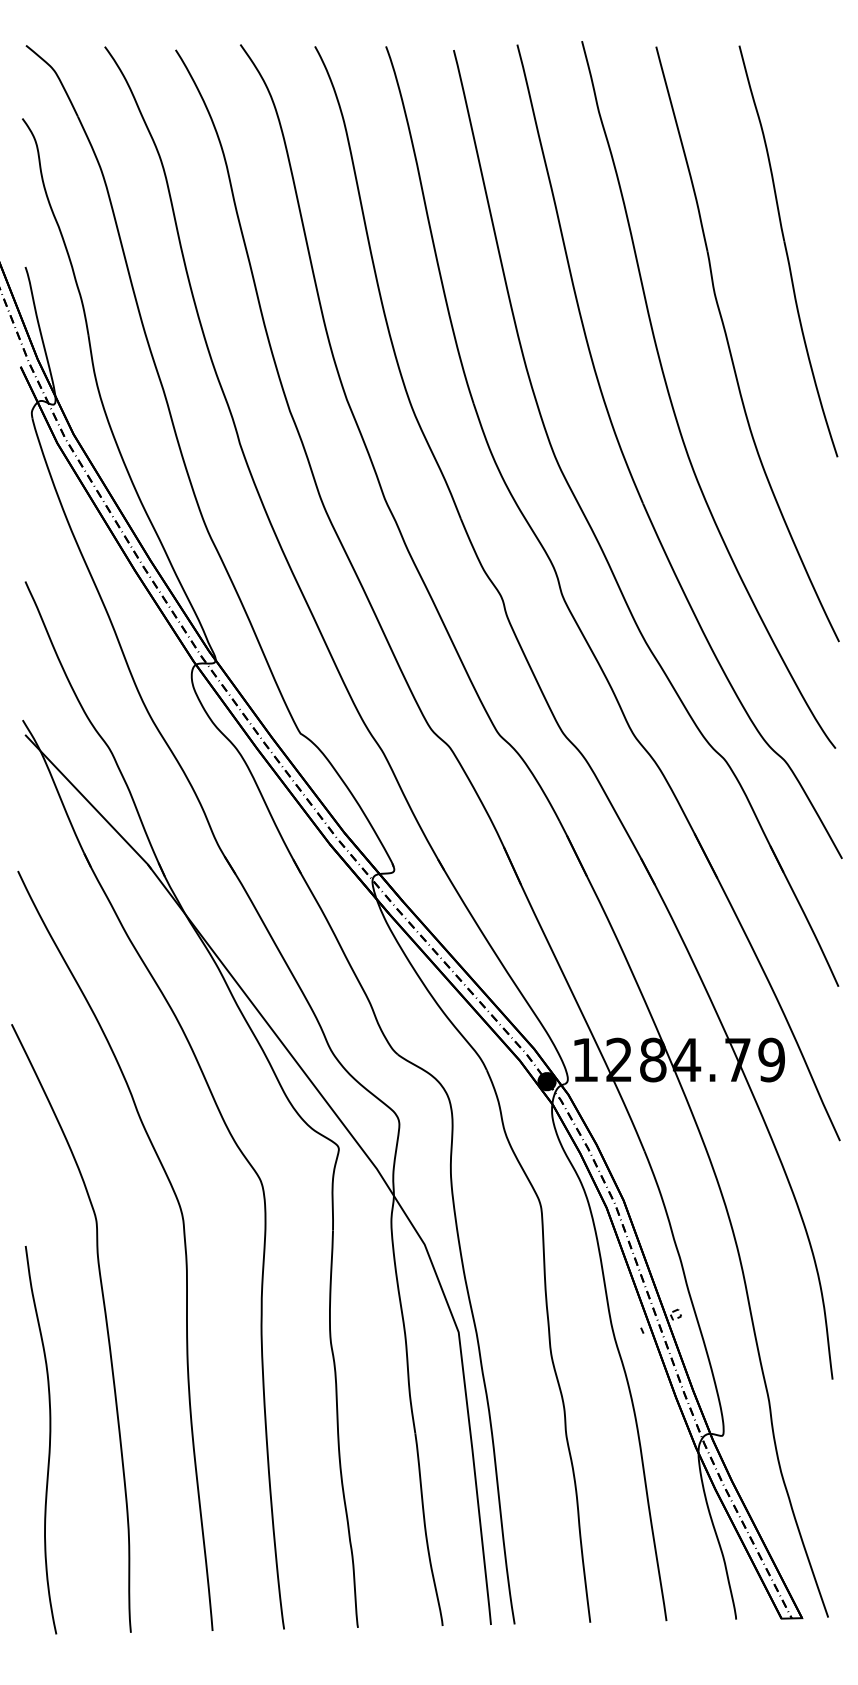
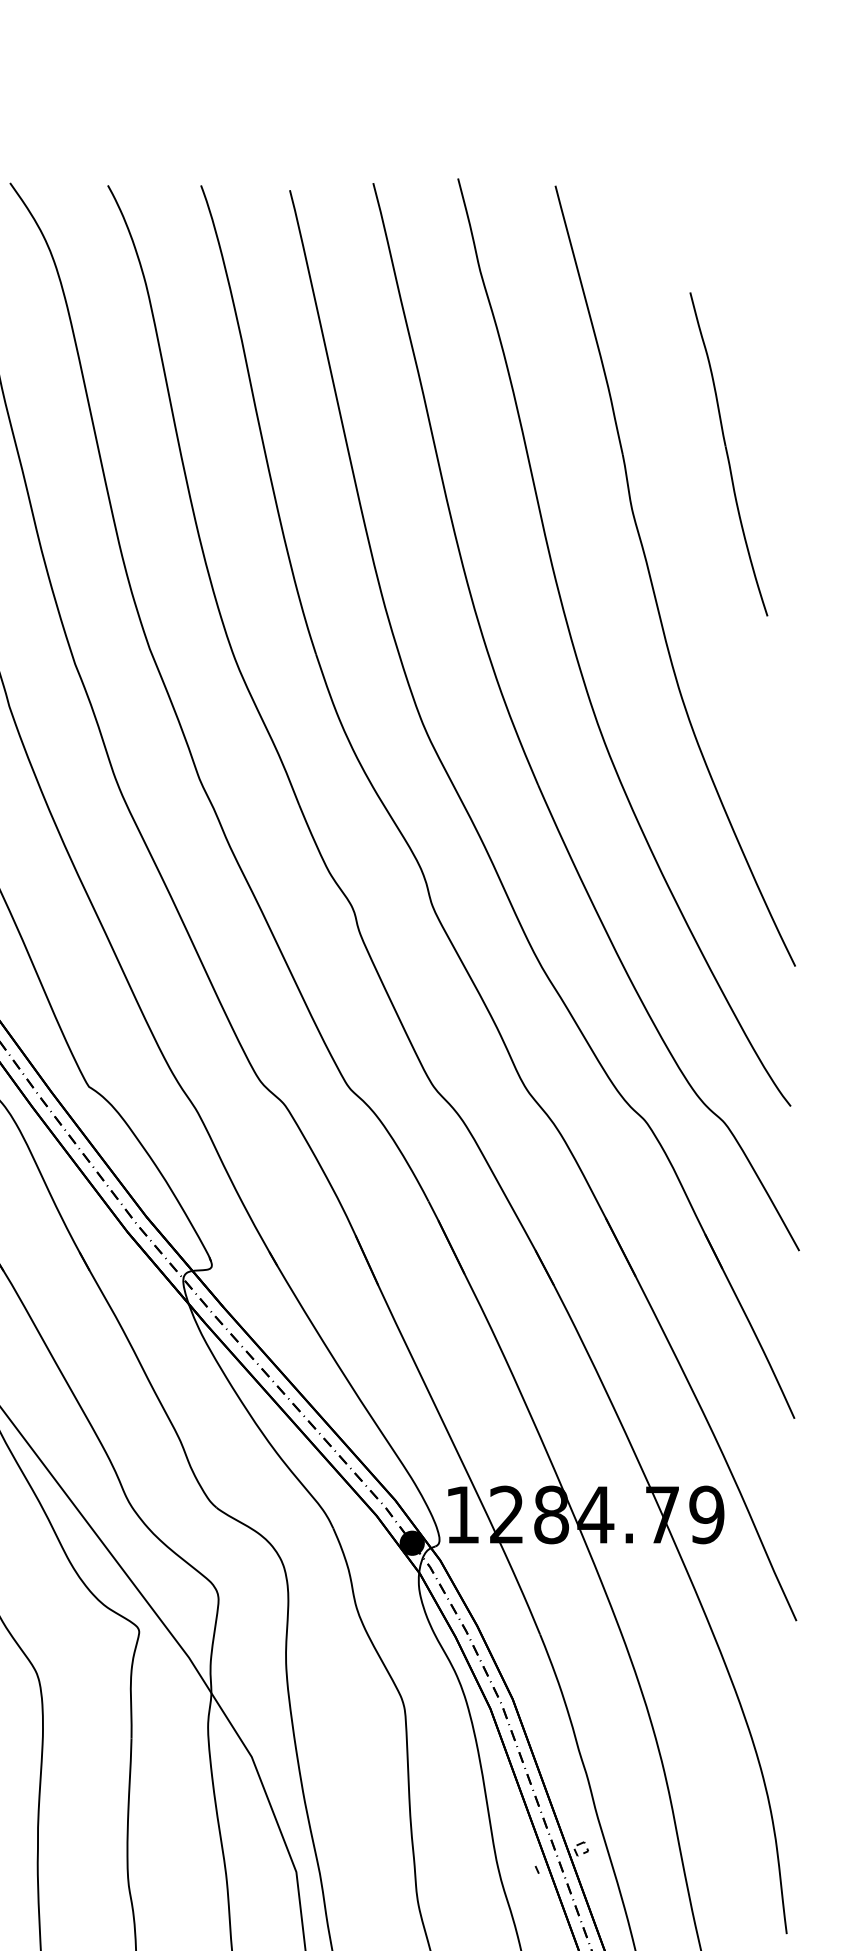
part: (788, 251) -> (728, 454), size x0.6

